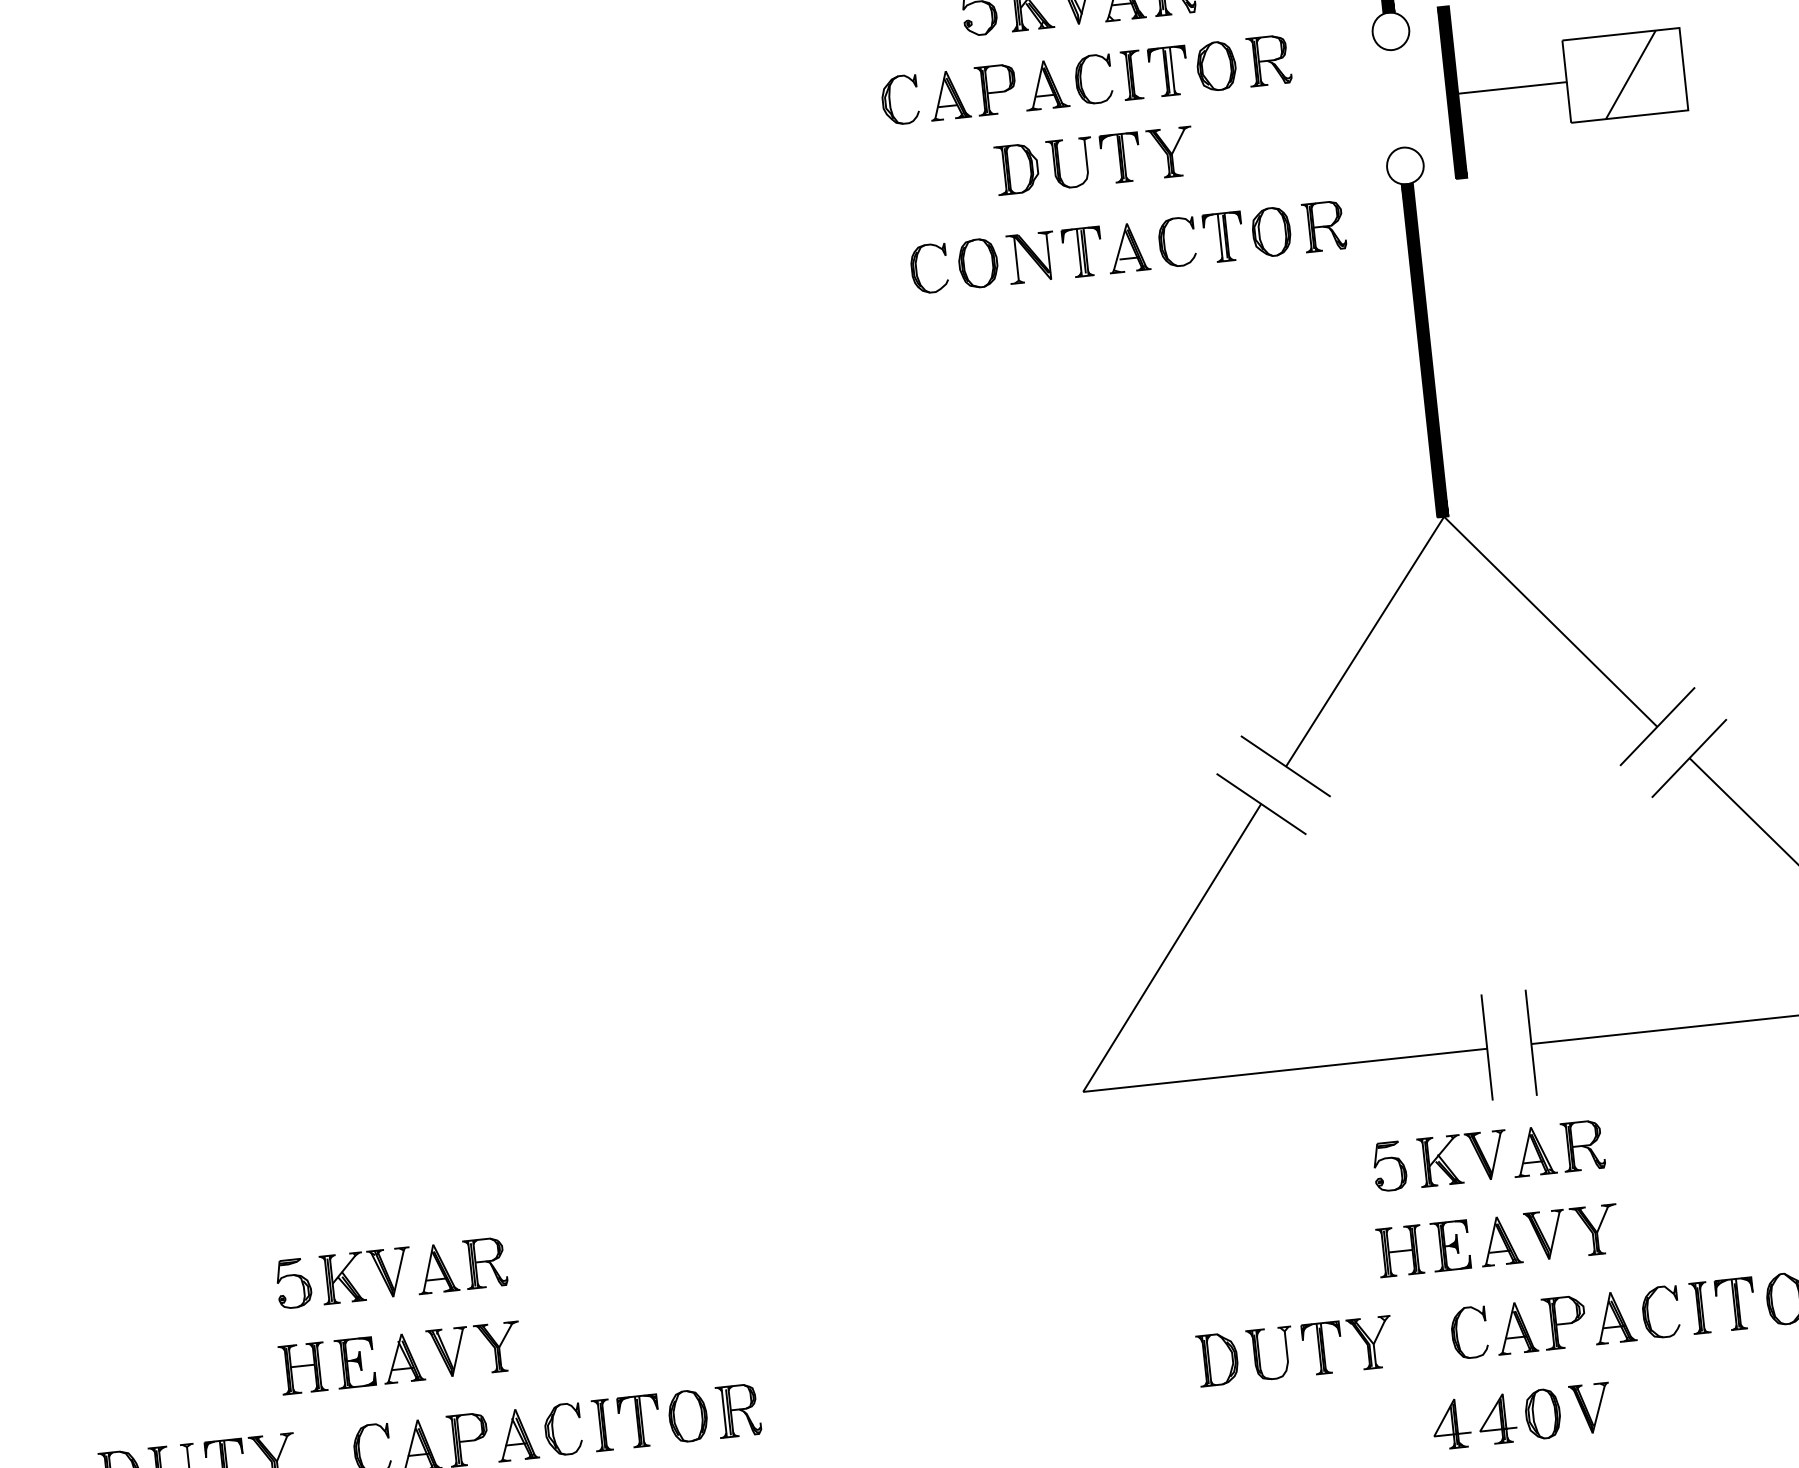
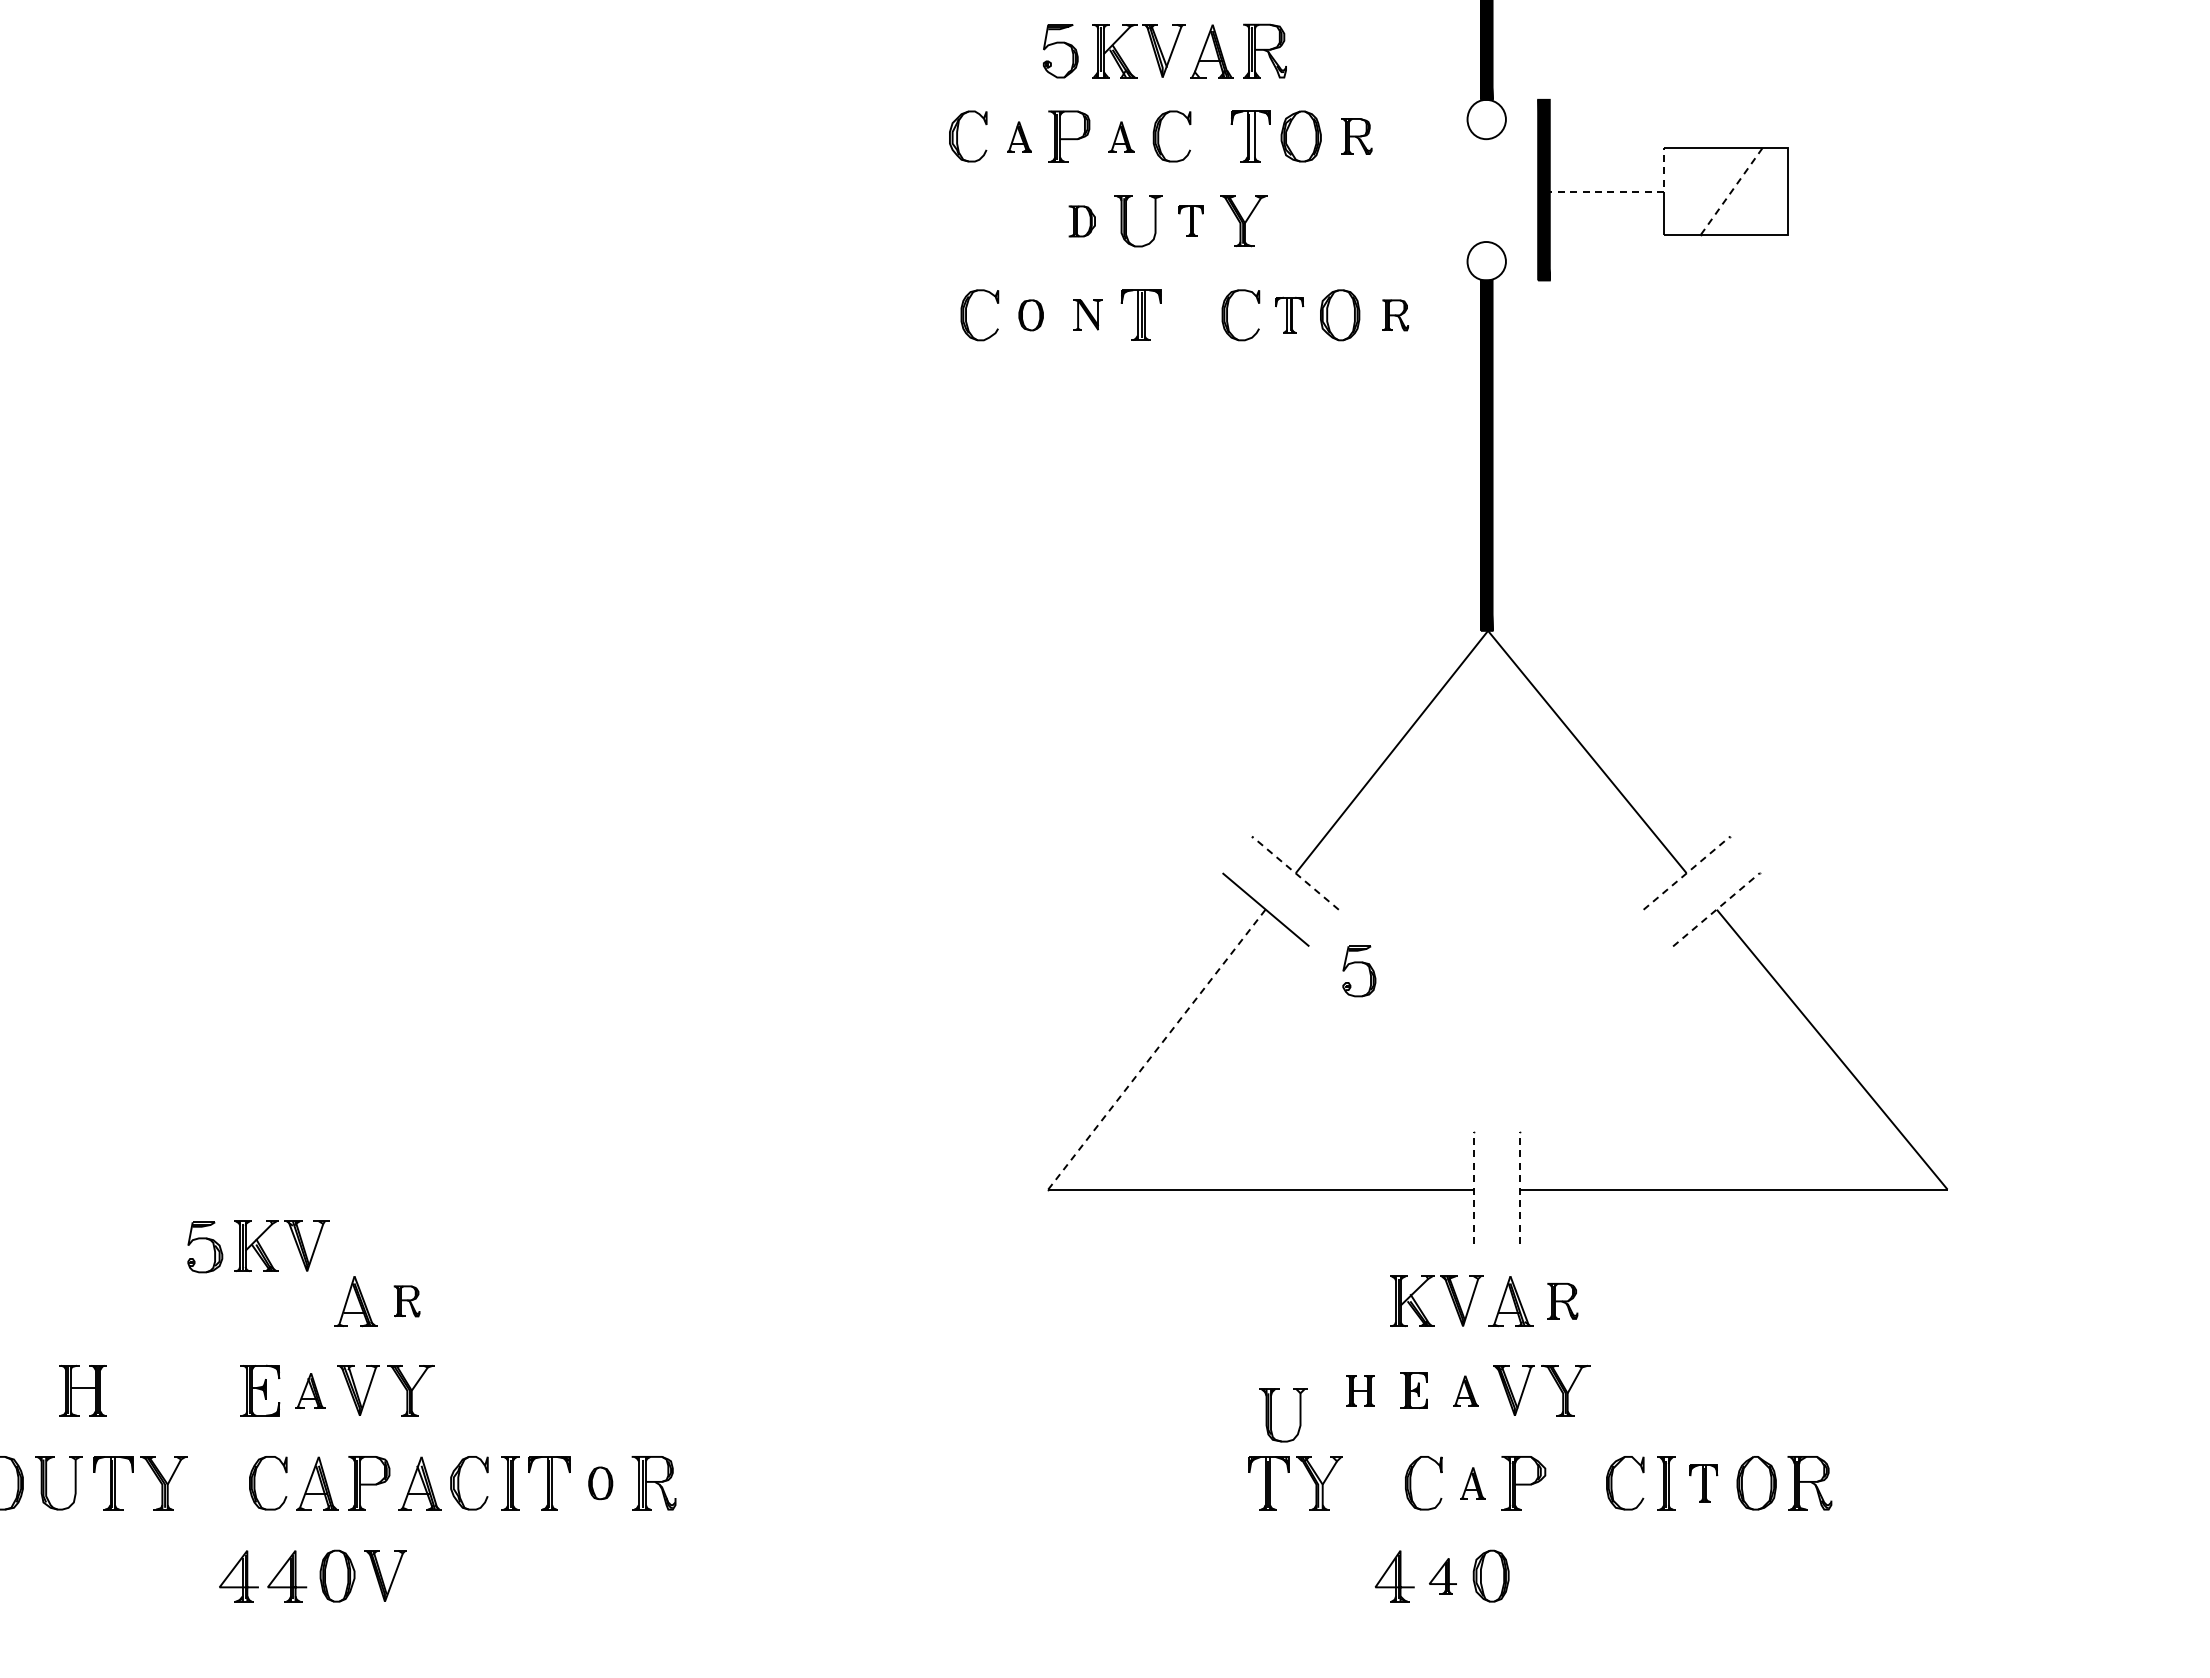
part: (1269, 60) -> (1356, 136), size x0.7
line: (1630, 74) -> (1731, 191), solid -> dashed
part: (1132, 75) -> (1212, 136), removed
part: (1045, 84) -> (1121, 136), size x0.6
line: (1531, 85) -> (1627, 191), solid -> dashed
part: (948, 94) -> (1019, 136), size x0.6
part: (1119, 157) -> (1190, 220), size x0.6
part: (1016, 169) -> (1081, 221), size x0.6
part: (1324, 226) -> (1395, 315), size x0.6
part: (1223, 236) -> (1289, 314), size x0.7
part: (1127, 247) -> (1188, 315), removed
part: (1031, 257) -> (1087, 314), size x0.6
part: (977, 263) -> (1030, 315), size x0.6
line: (1658, 725) -> (1687, 872), solid -> dashed
line: (1690, 758) -> (1717, 909), solid -> dashed
line: (1284, 765) -> (1294, 872), solid -> dashed
line: (1171, 948) -> (1156, 1050), solid -> dashed
line: (1531, 1042) -> (1520, 1187), solid -> dashed
line: (1486, 1046) -> (1473, 1187), solid -> dashed
part: (1582, 1146) -> (1562, 1301), size x0.7
part: (1389, 1159) -> (1359, 963), moved
part: (1499, 1240) -> (1465, 1390), size x0.6
part: (1450, 1245) -> (1413, 1390), size x0.7
part: (1400, 1251) -> (1360, 1390), size x0.6
part: (485, 1263) -> (406, 1301), size x0.6
part: (377, 1267) -> (293, 1238), moved
part: (296, 1276) -> (208, 1240), moved
part: (1735, 1304) -> (1703, 1483), size x0.7
part: (1613, 1317) -> (1575, 1483), removed
part: (1515, 1328) -> (1472, 1483), size x0.6
part: (1259, 1355) -> (1271, 1415), moved
part: (402, 1357) -> (309, 1390), size x0.7
part: (1217, 1359) -> (1158, 1483), removed
part: (302, 1368) -> (82, 1390), moved
part: (1590, 1408) -> (1541, 1575), removed
part: (687, 1416) -> (600, 1483), size x0.6
part: (1496, 1419) -> (1442, 1576), size x0.7

